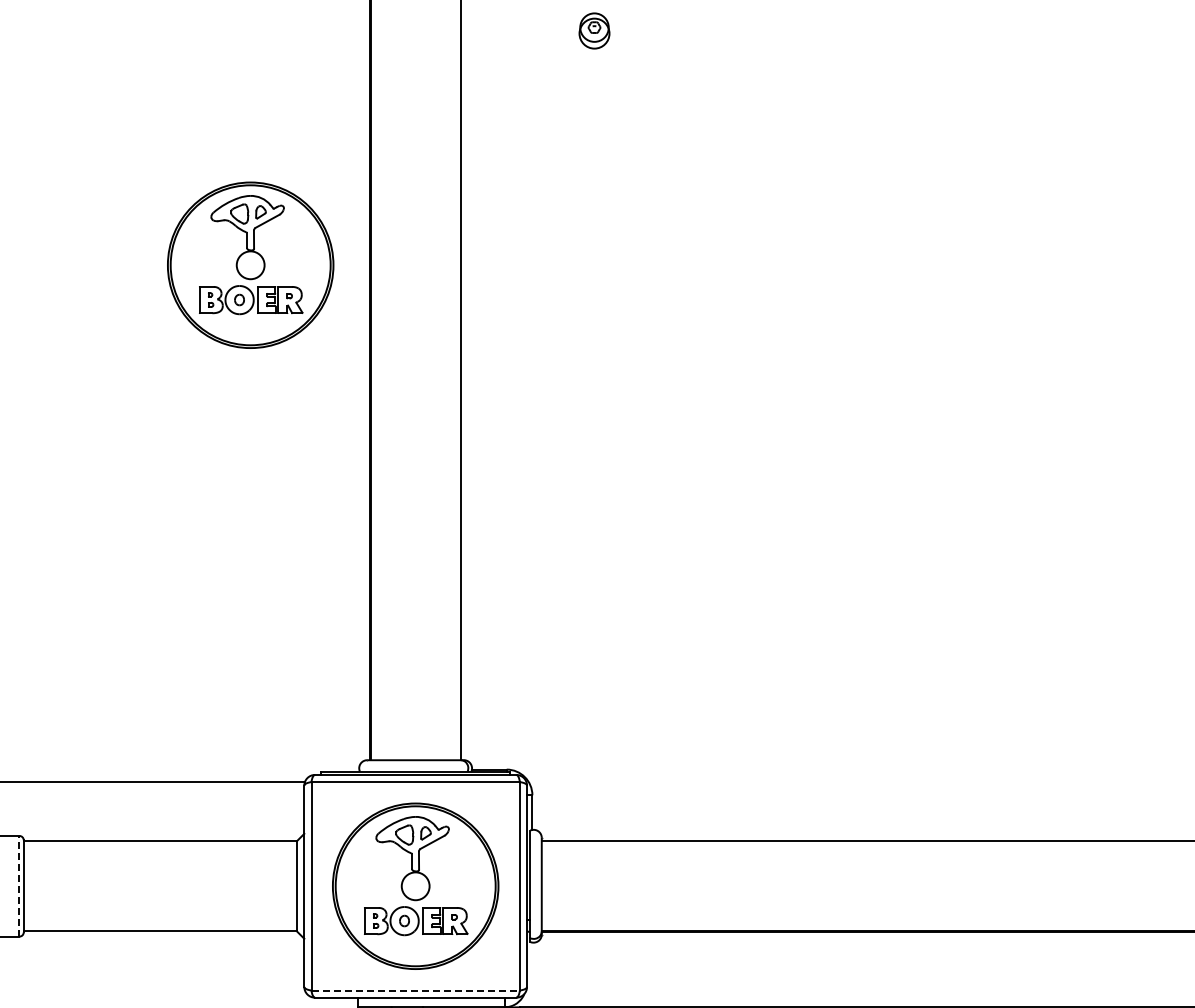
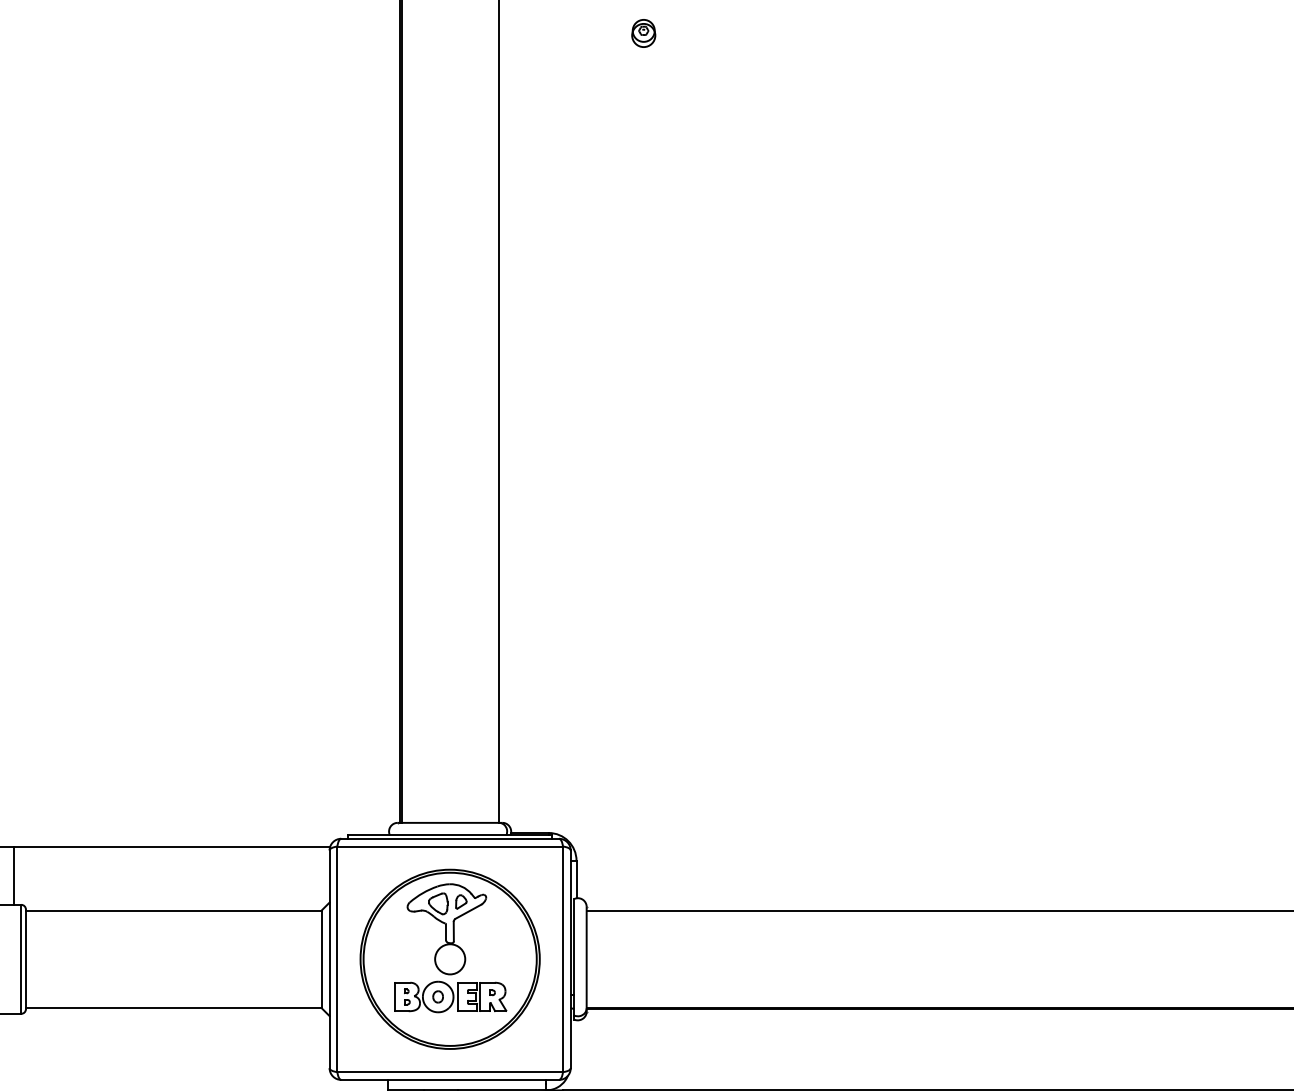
part: (594, 30) -> (643, 32), size x0.71
part: (250, 264) -> (271, 286), removed
line: (13, 808) -> (14, 875), added
line: (19, 885) -> (21, 958), dashed -> solid
line: (416, 990) -> (451, 1072), dashed -> solid

